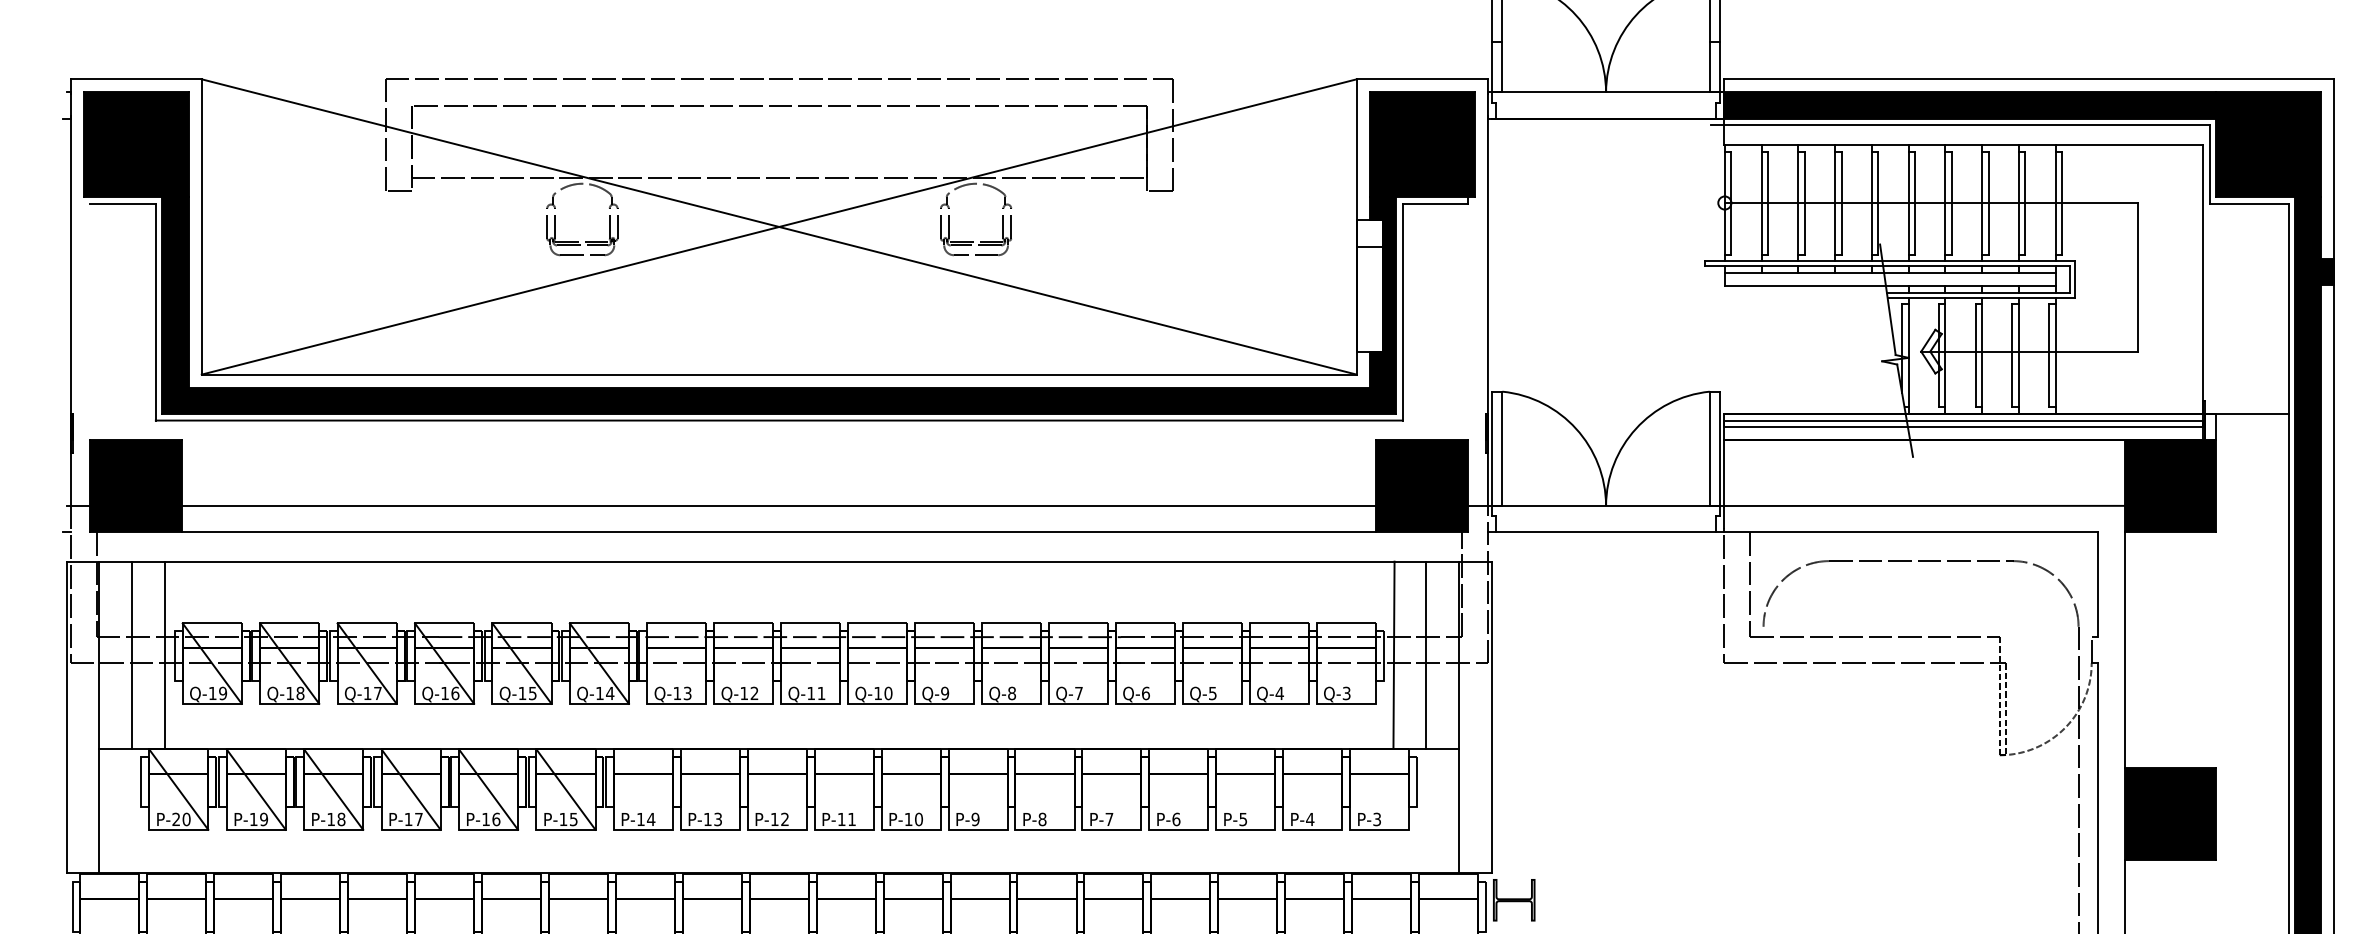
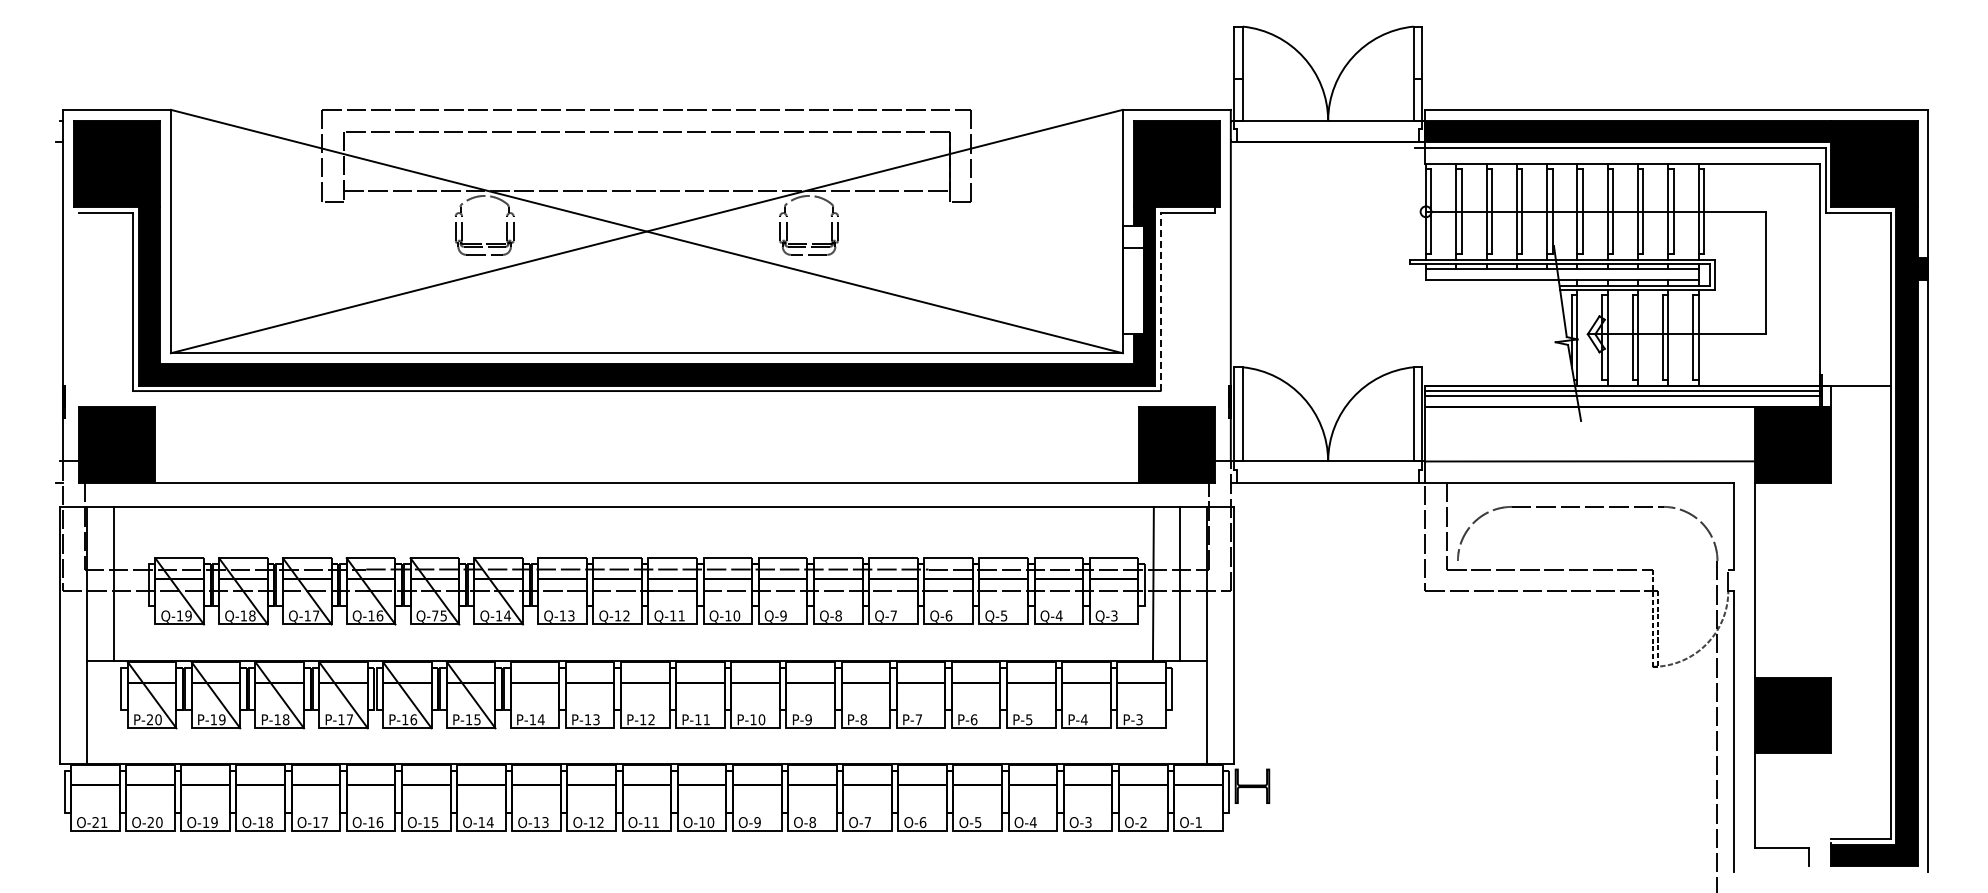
line: (1402, 311) -> (1160, 301), solid -> dashed
line: (778, 506) -> (646, 461), removed
line: (164, 655) -> (140, 584), removed
text: (522, 692) -> (435, 615), Q-15 -> Q-75

